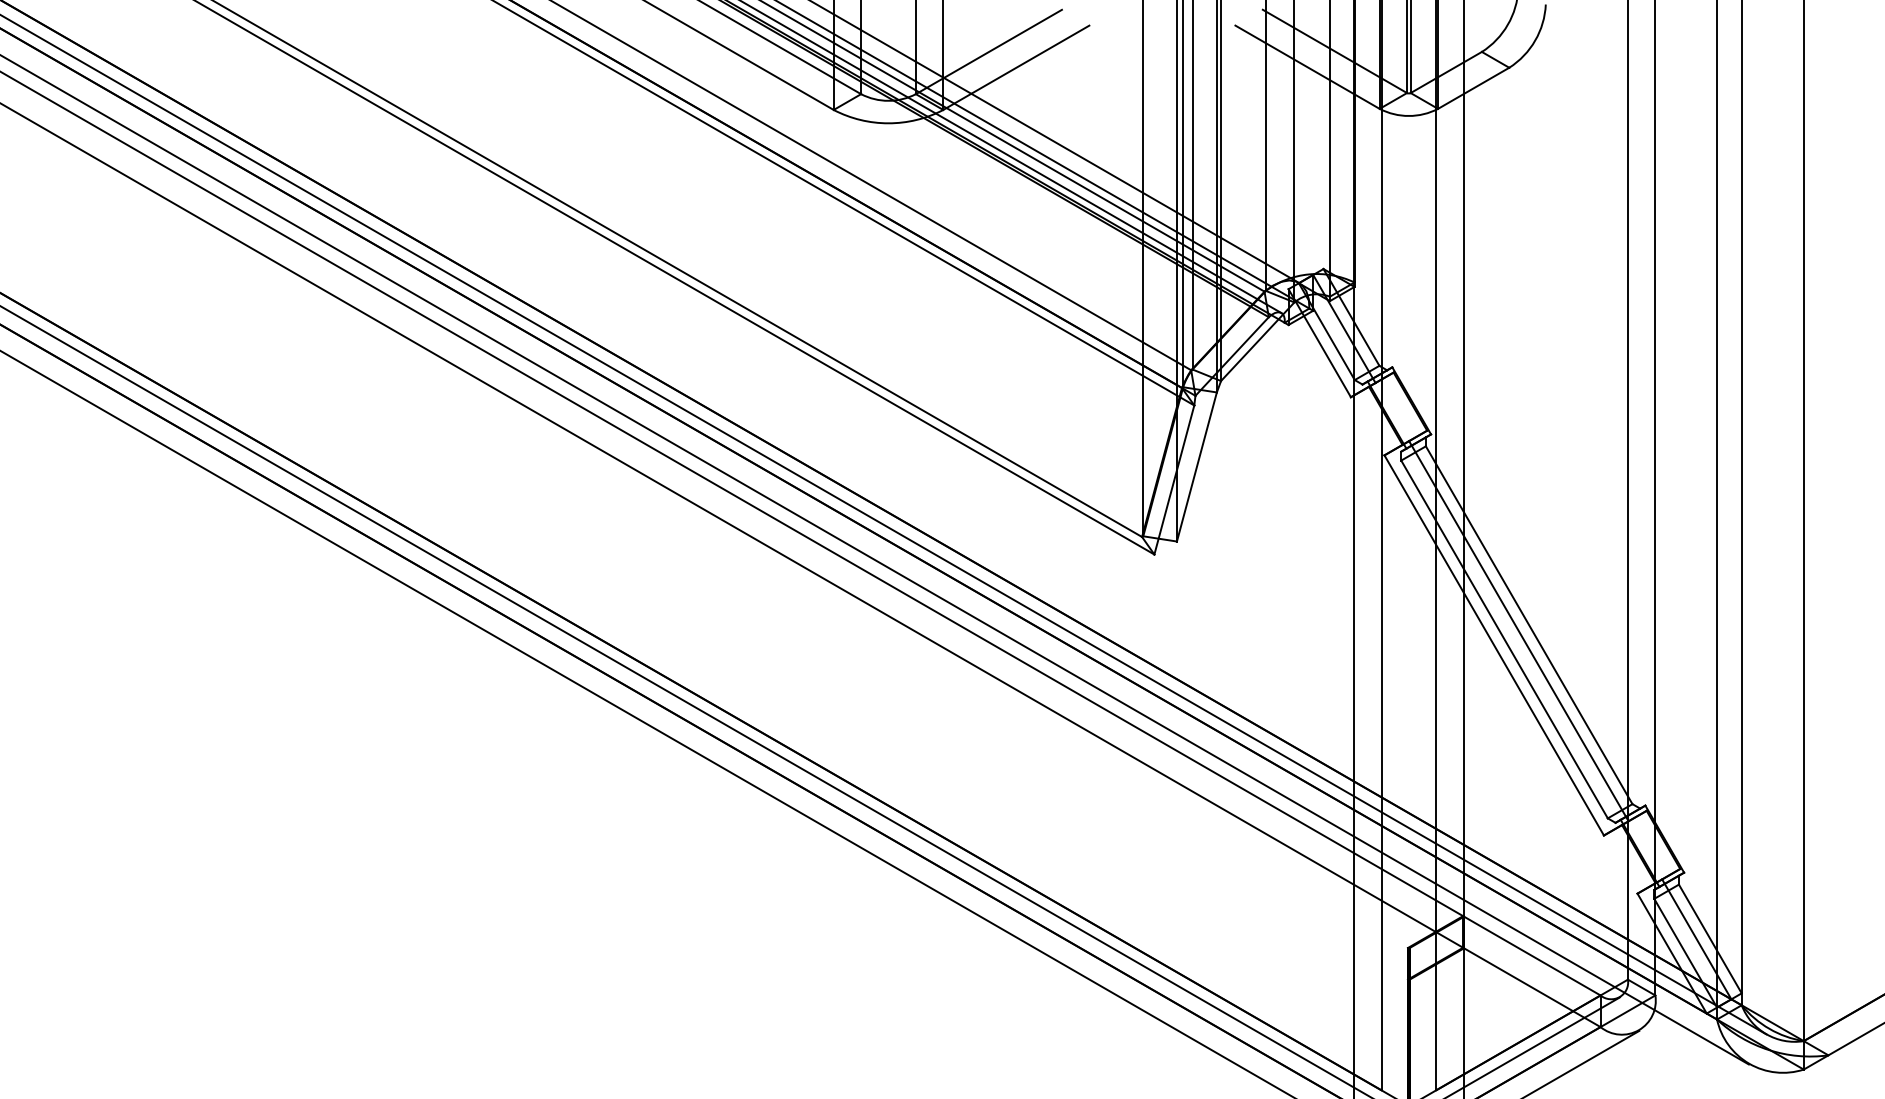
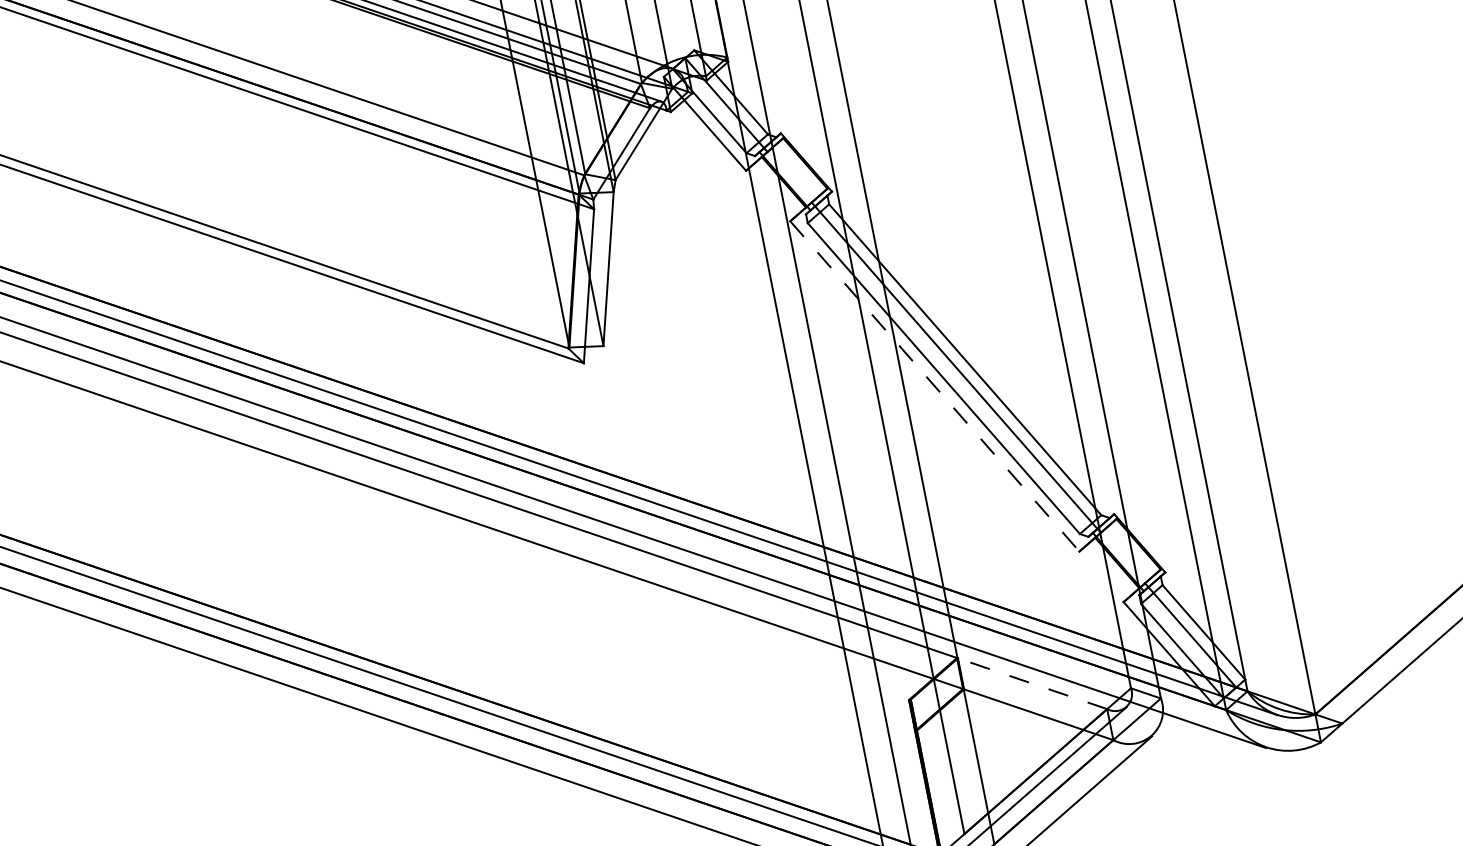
line: (1494, 645) -> (935, 386), solid -> dashed
line: (1532, 956) -> (1032, 684), solid -> dashed

